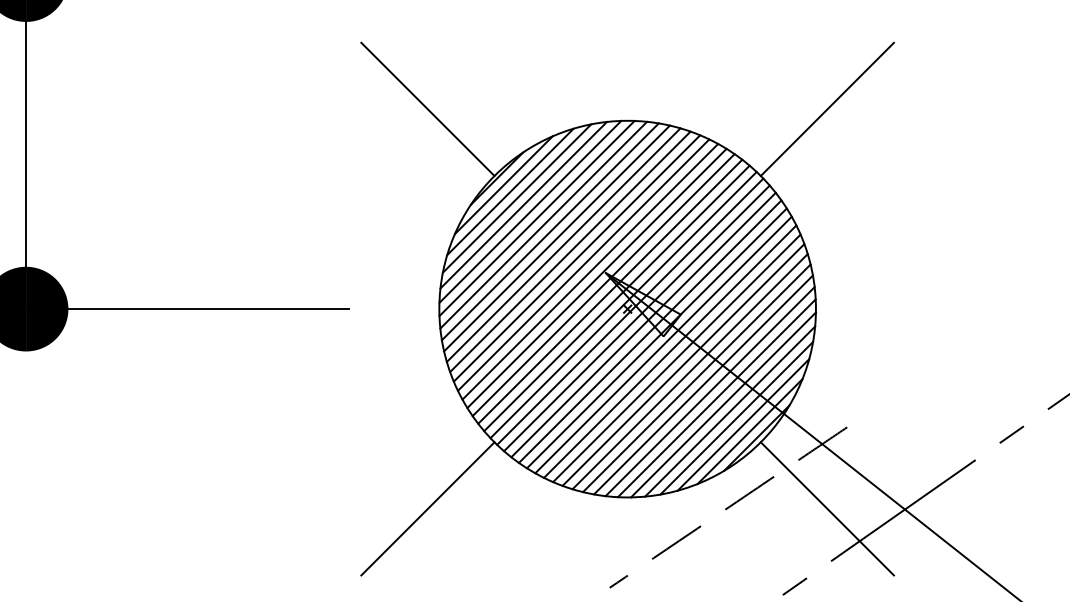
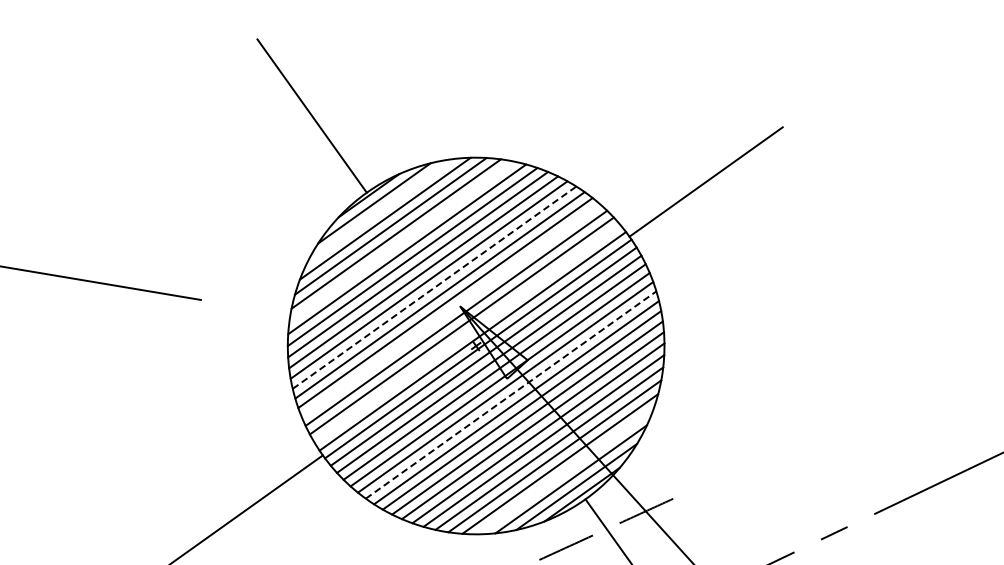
line: (510, 191) -> (380, 210), removed
line: (536, 218) -> (401, 241), removed
line: (577, 258) -> (435, 287), solid -> dashed
line: (596, 278) -> (450, 310), removed
line: (616, 298) -> (466, 333), removed
line: (670, 351) -> (511, 394), solid -> dashed
line: (736, 417) -> (565, 470), removed

